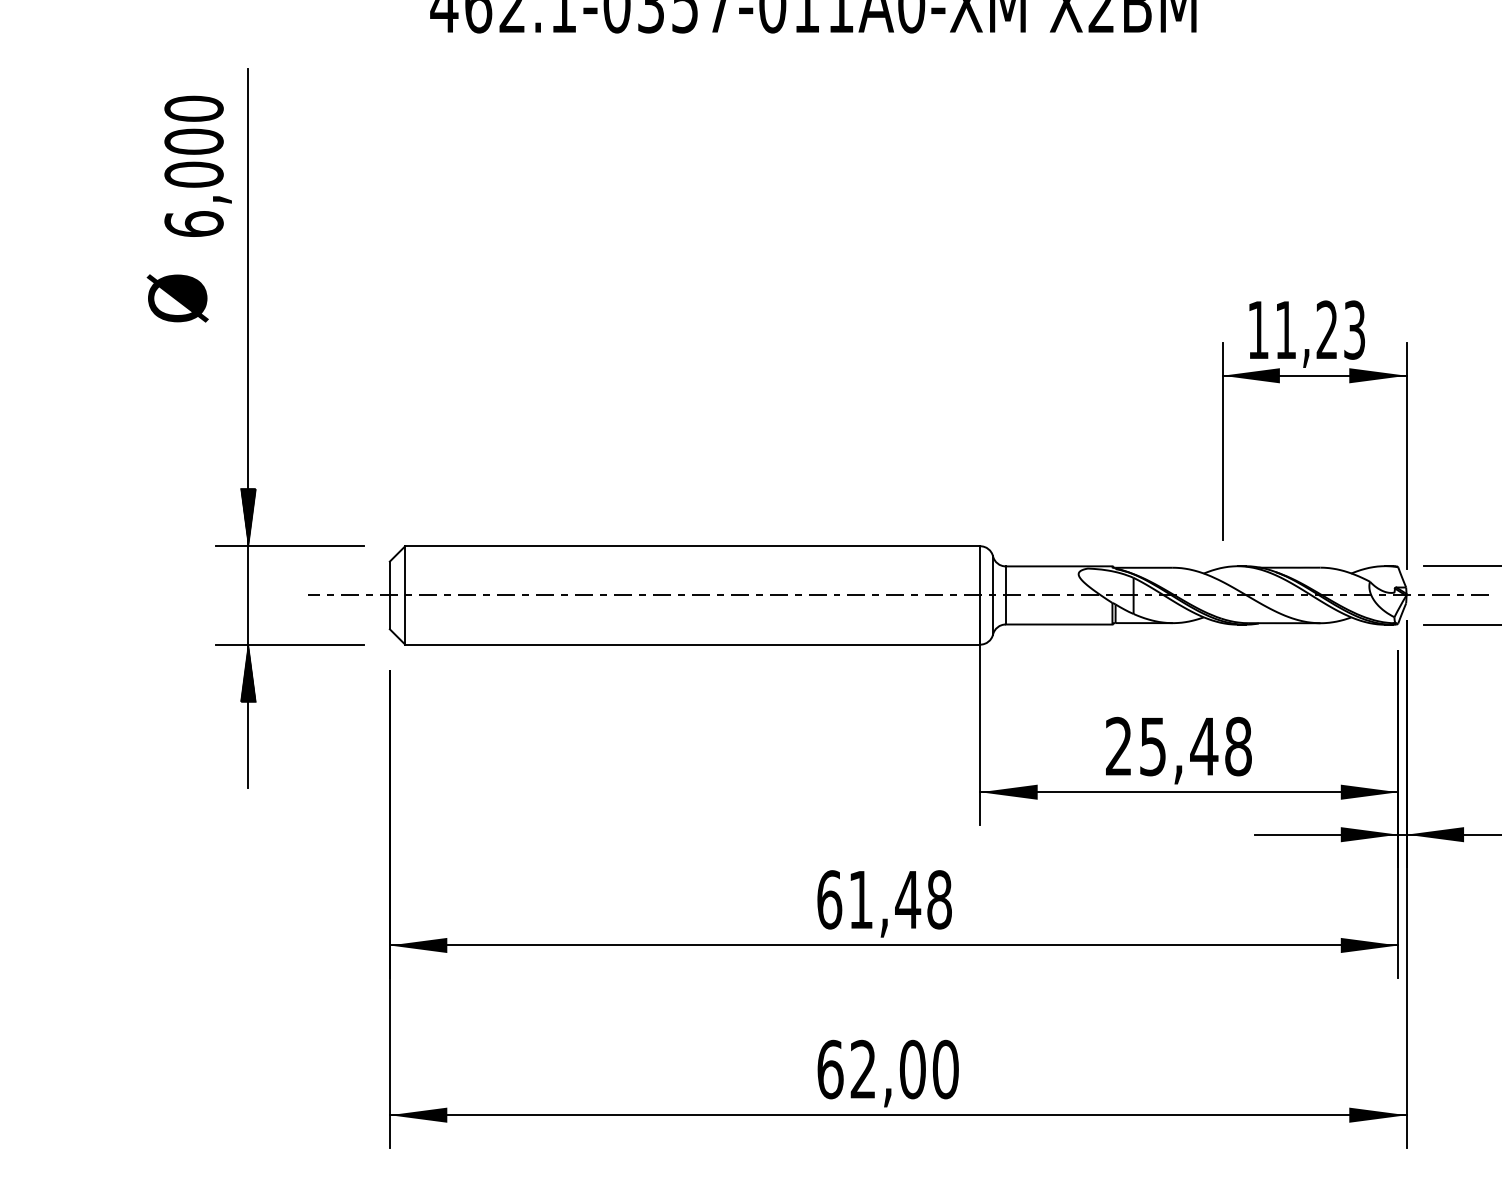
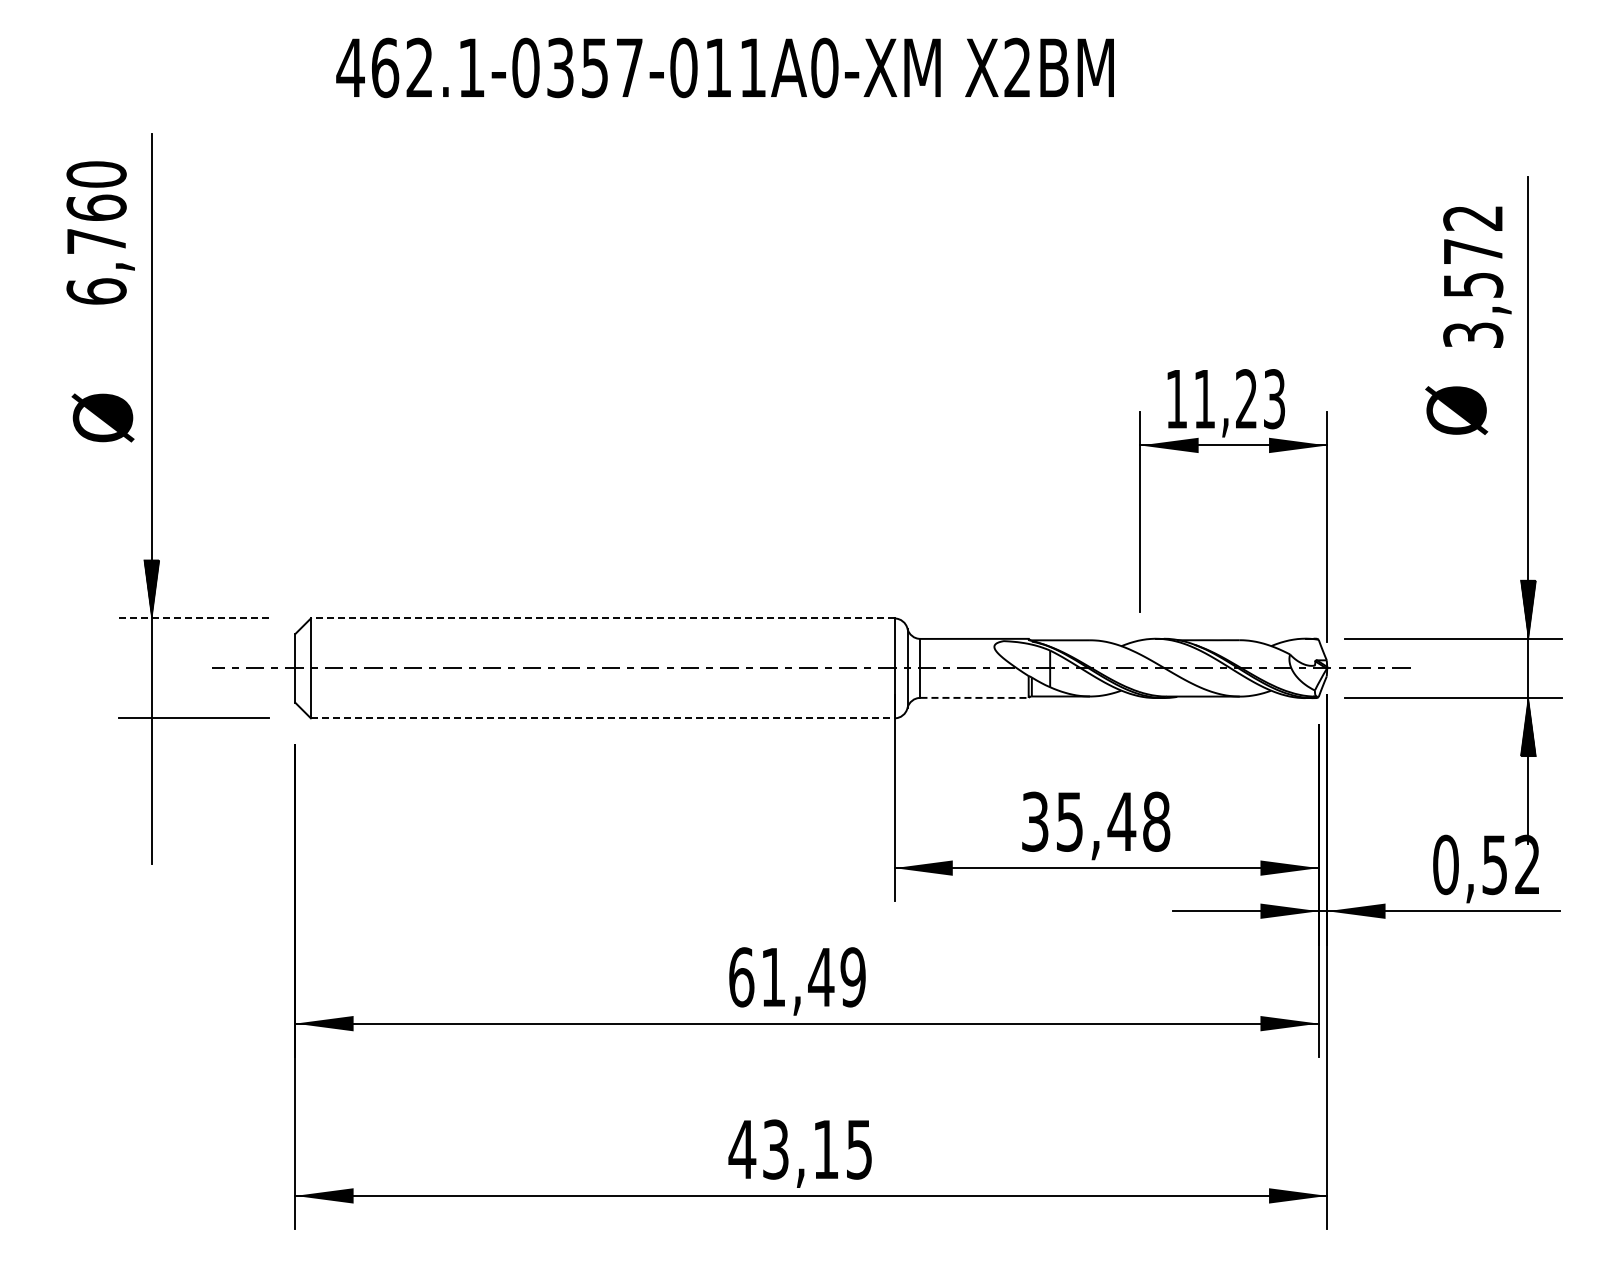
text: (193, 158) -> (96, 224), 6,000 -> 6,760
text: (177, 297) -> (102, 417), moved
line: (289, 546) -> (193, 618), solid -> dashed
line: (692, 546) -> (602, 618), solid -> dashed
line: (1060, 624) -> (975, 697), solid -> dashed
line: (692, 644) -> (602, 718), solid -> dashed
hatch: (248, 673) -> (151, 747), removed
text: (1119, 746) -> (1035, 821), 25,48 -> 35,48
text: (938, 899) -> (852, 977), 61,48 -> 61,49
text: (887, 1069) -> (800, 1149), 62,00 -> 43,15

